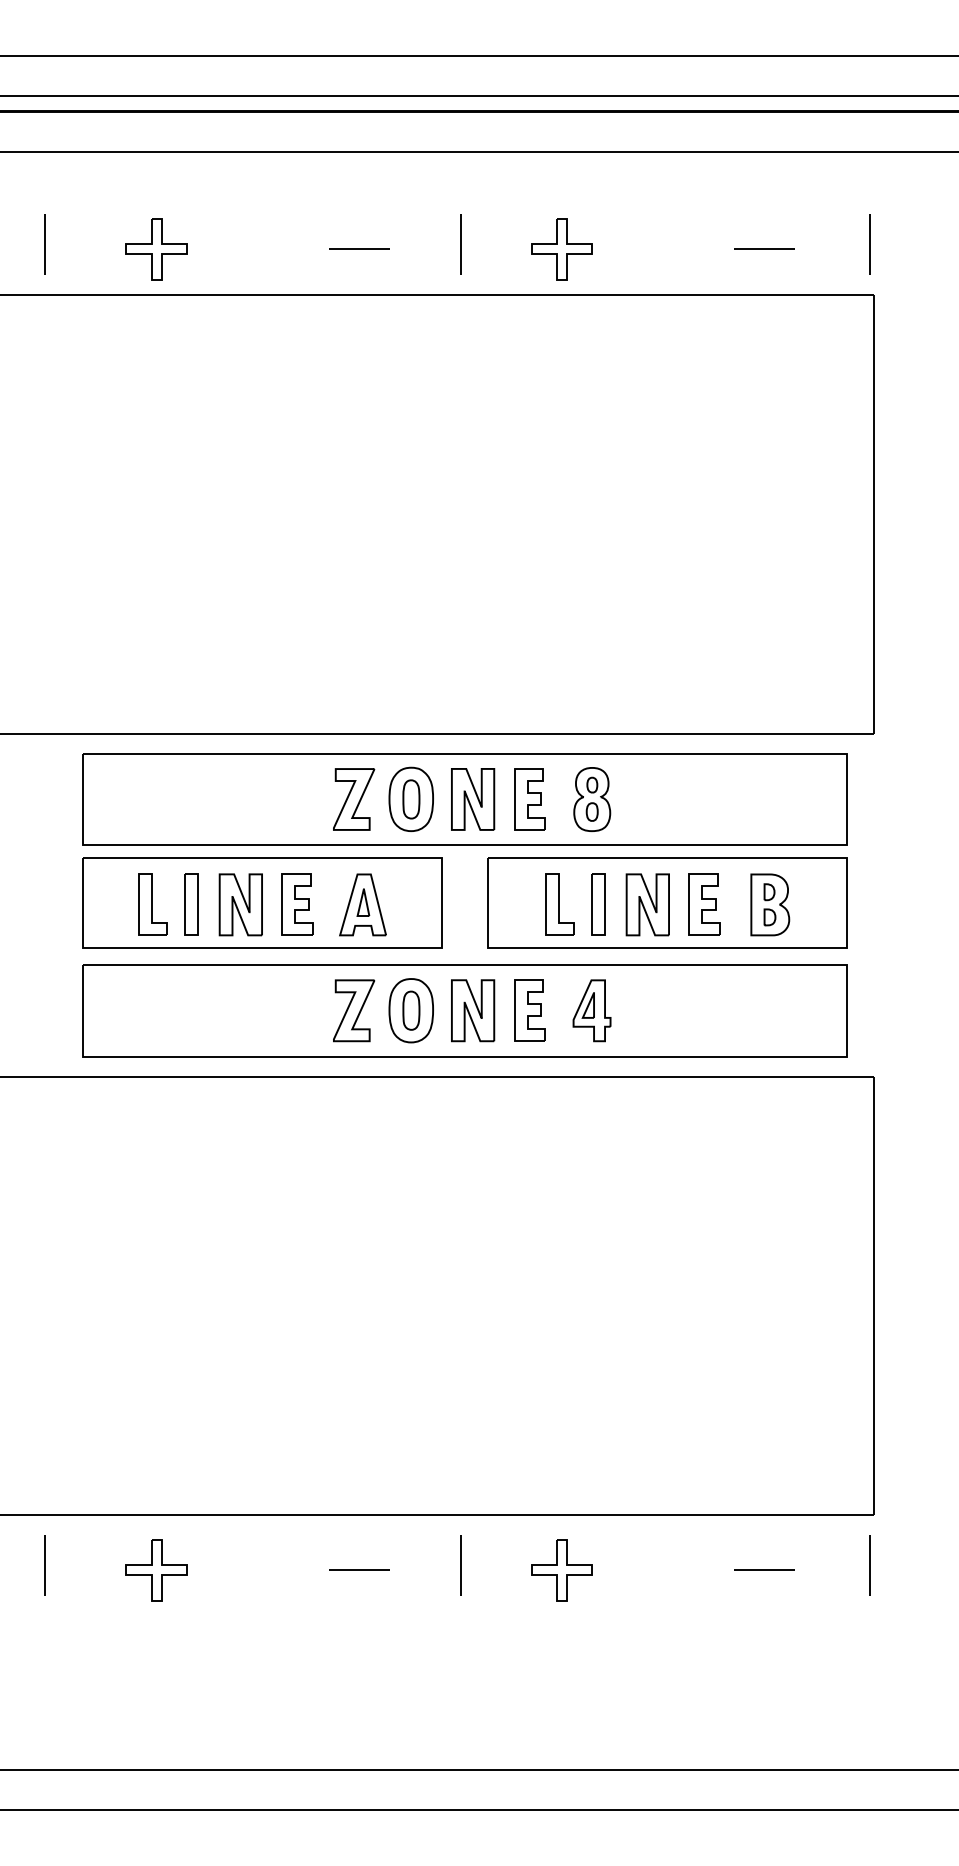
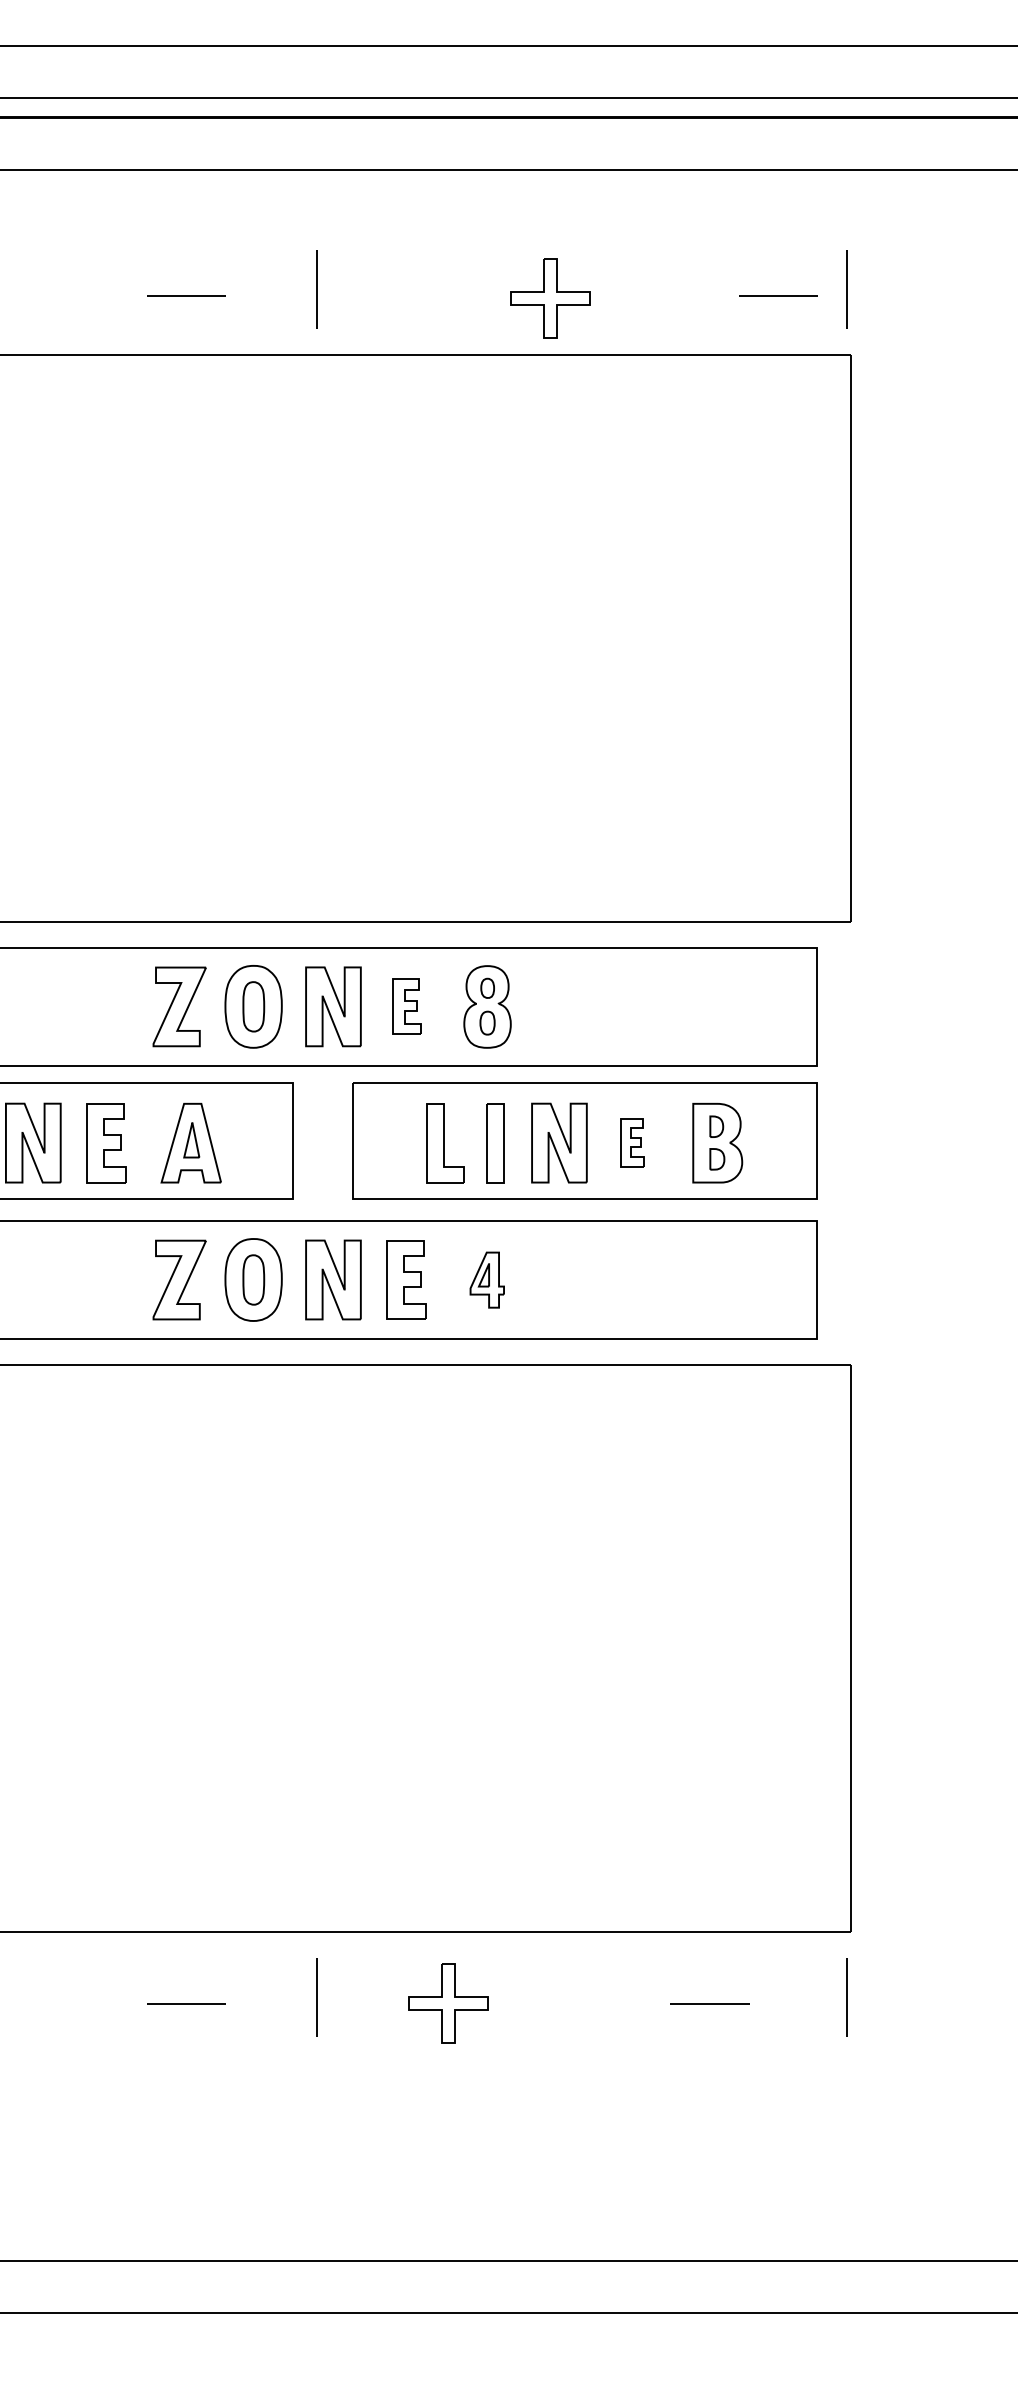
line: (764, 248) -> (778, 294), moved
part: (561, 249) -> (549, 298), moved
part: (529, 799) -> (406, 1006), size x0.7
part: (704, 904) -> (632, 1142), size x0.6
part: (591, 1010) -> (486, 1279), size x0.7

